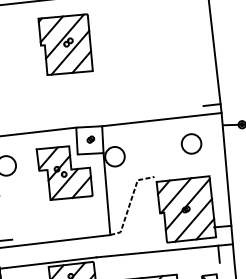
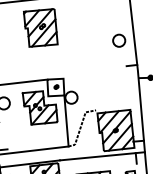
line: (161, 119) -> (100, 74), removed
part: (192, 143) -> (119, 40), moved

